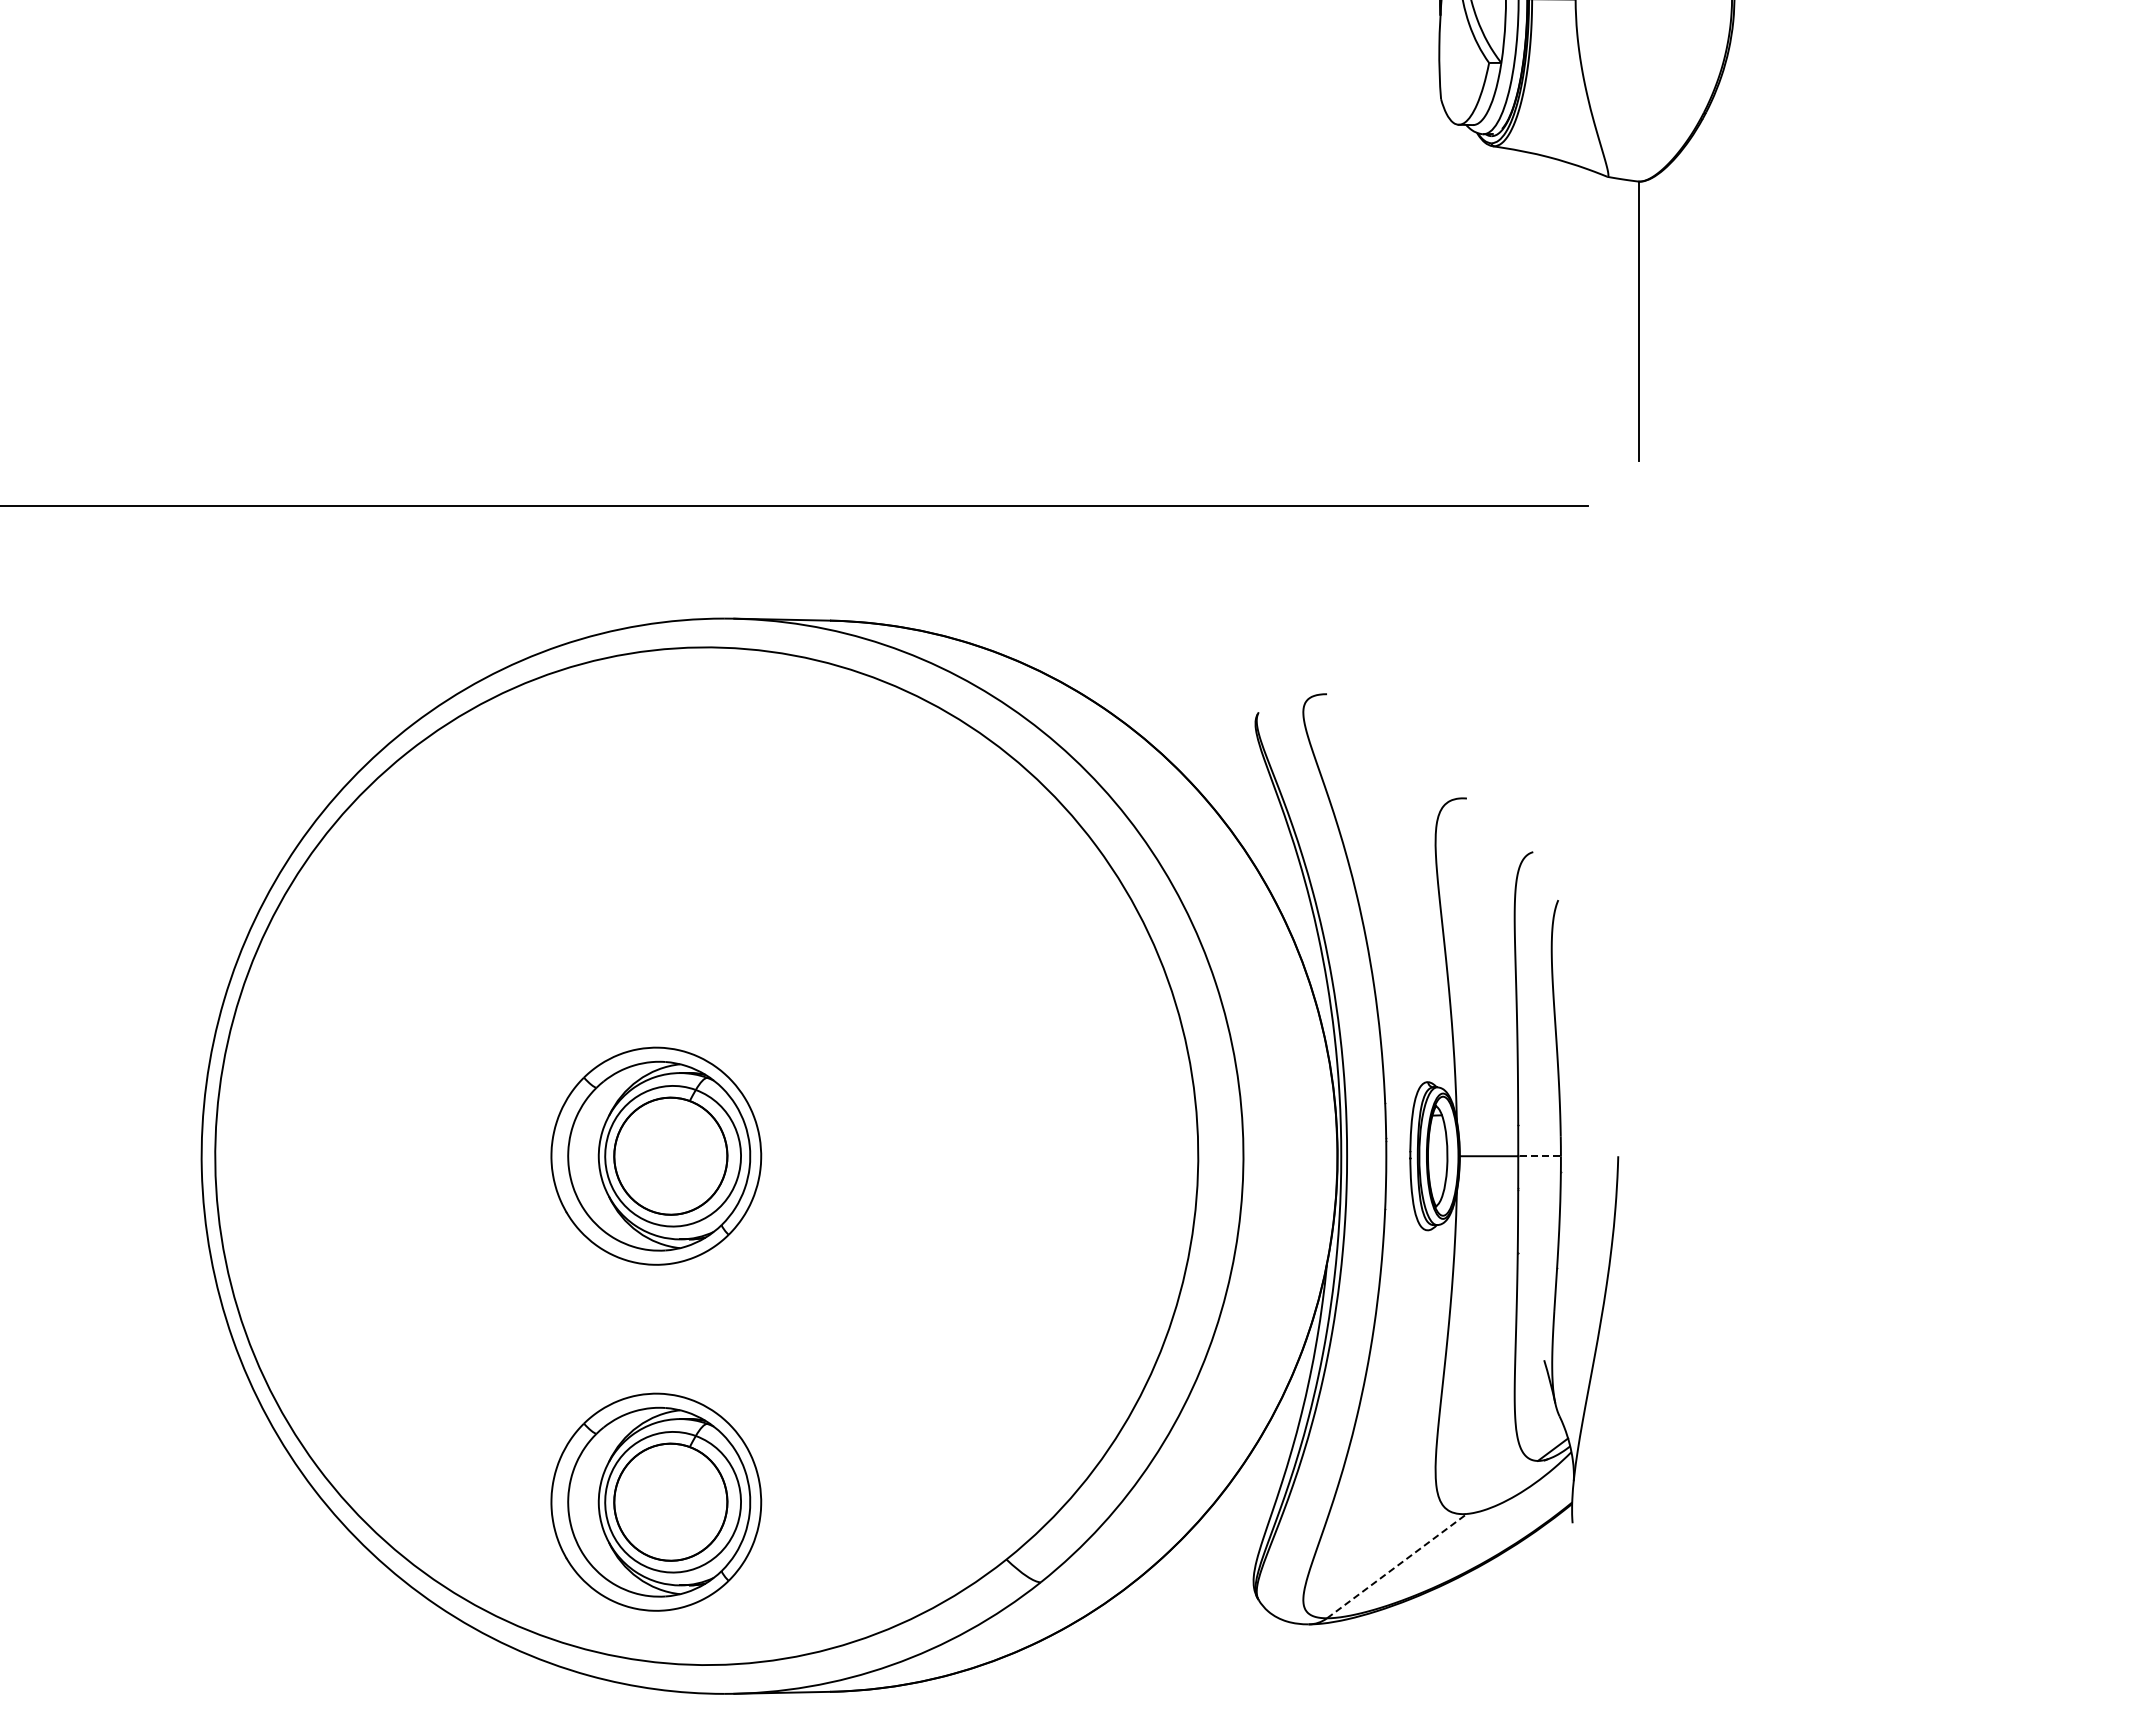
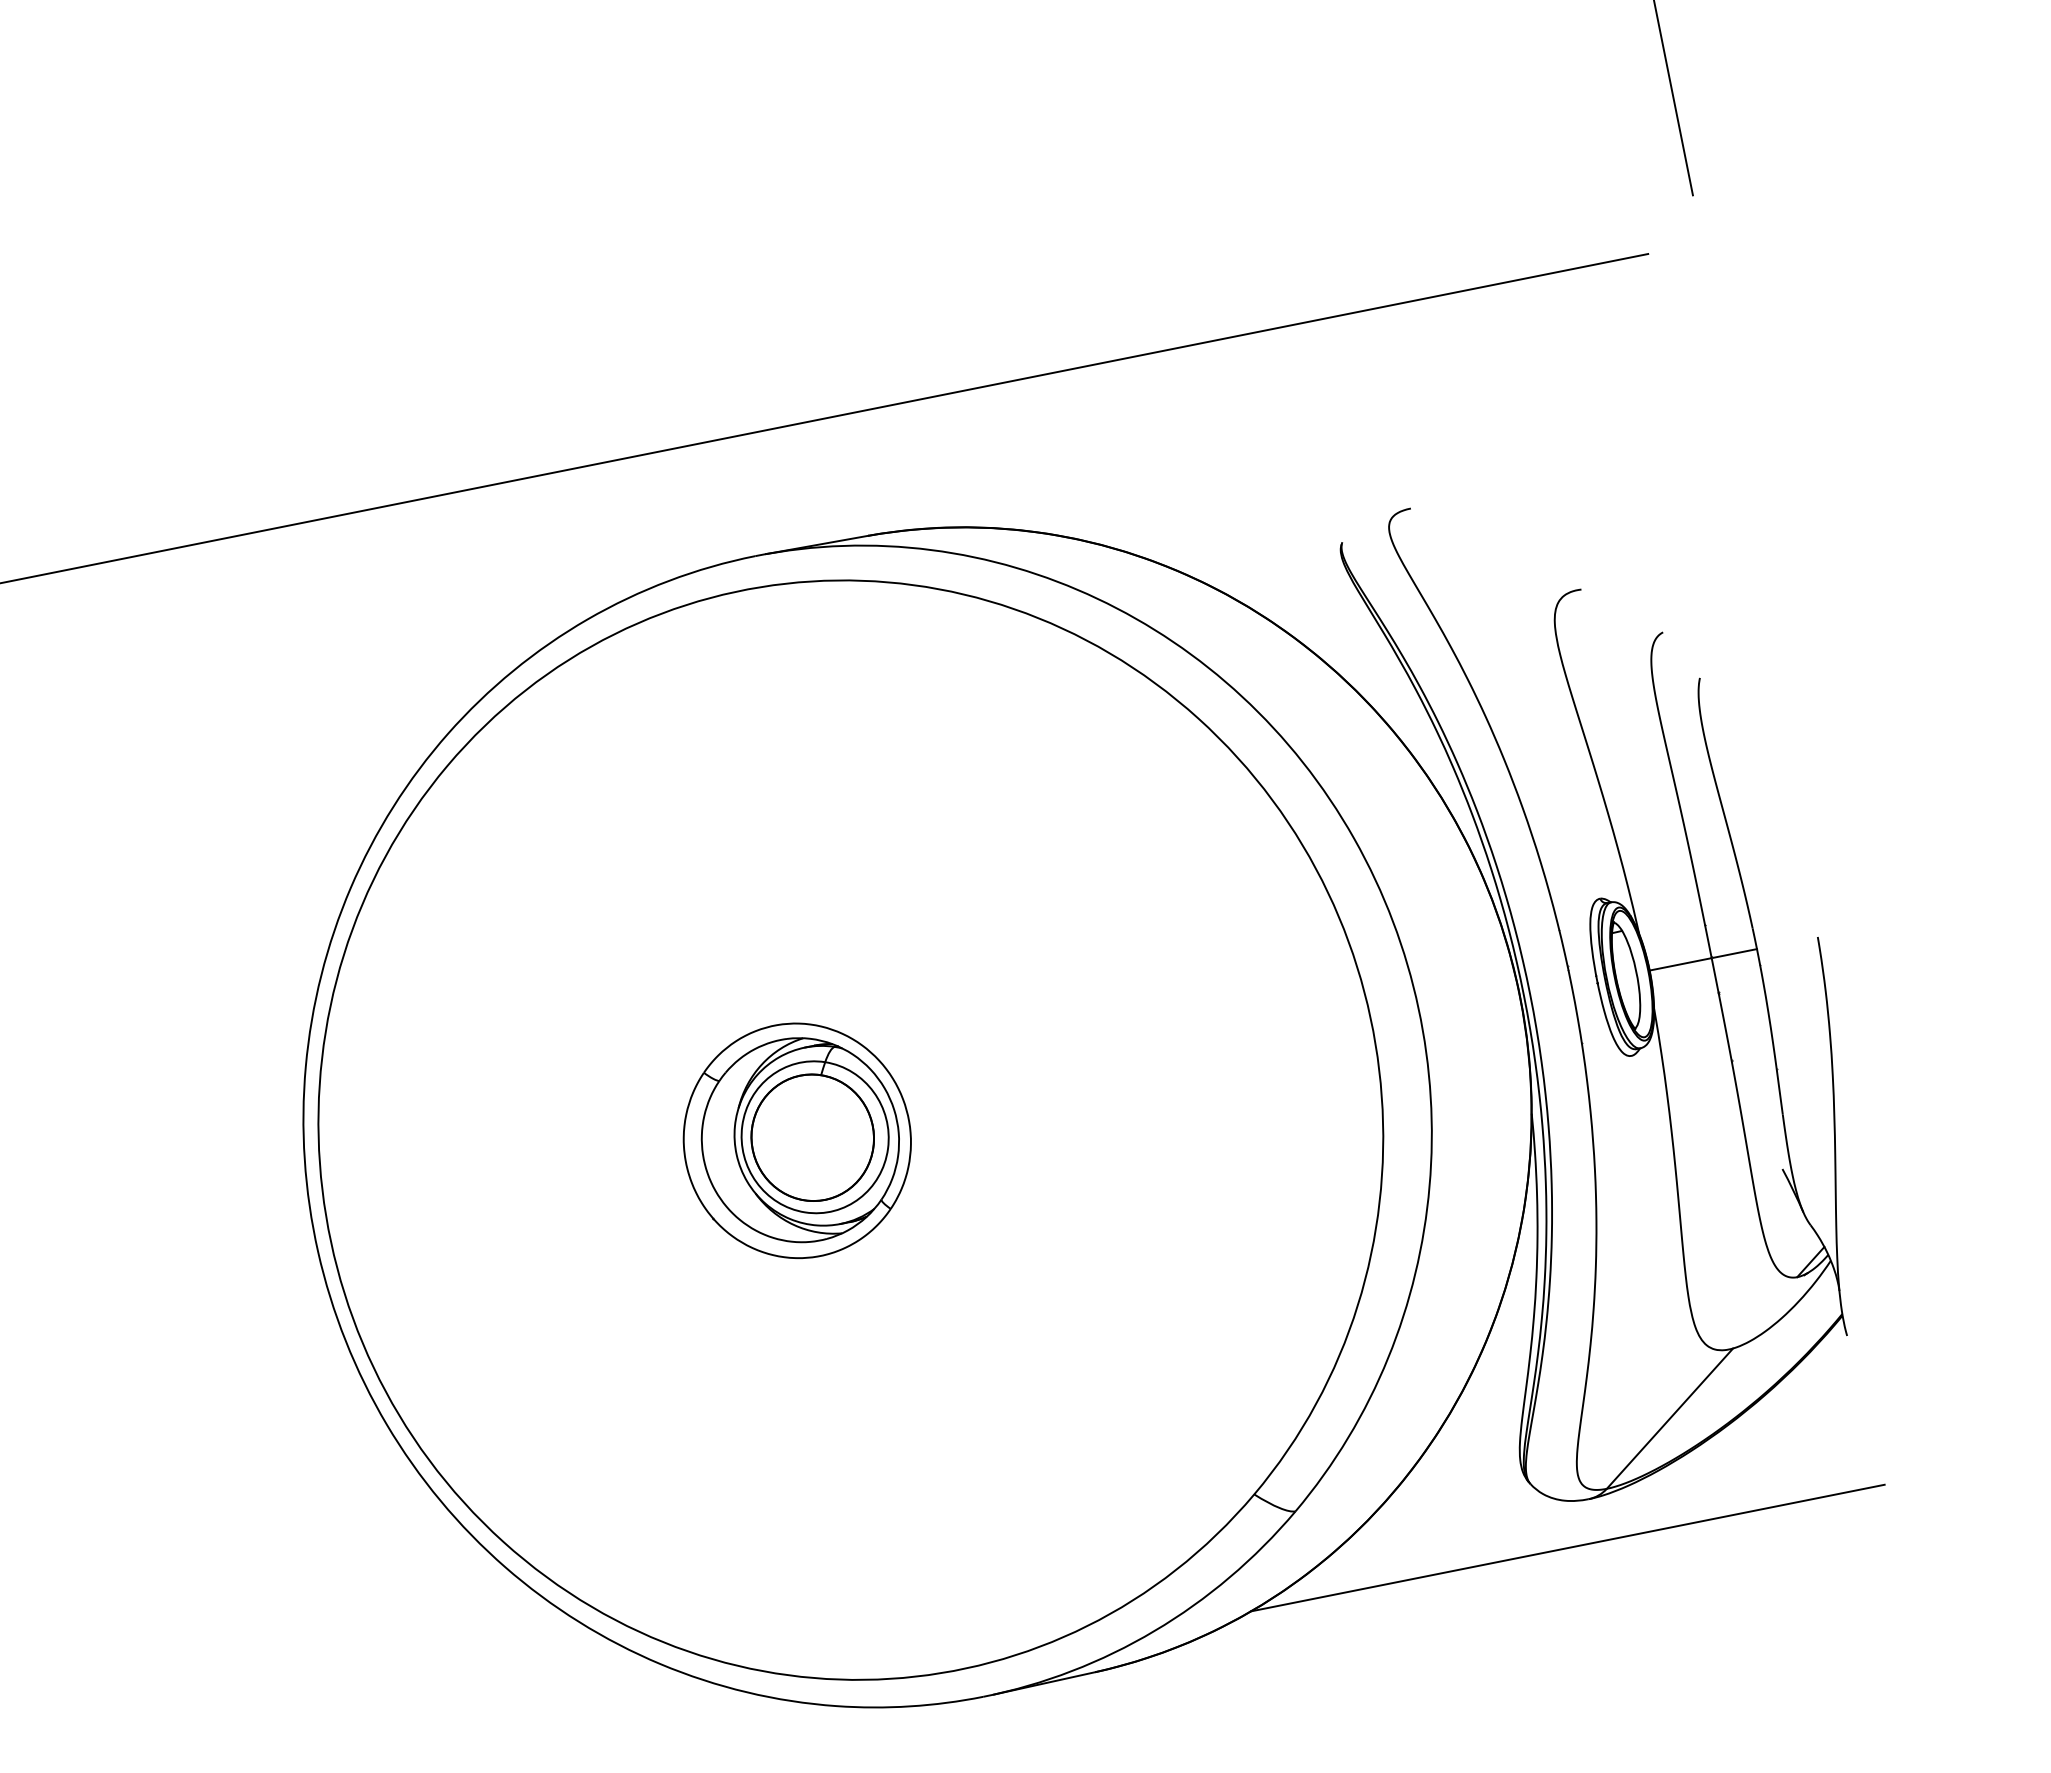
line: (1541, 1156) -> (1736, 953), dashed -> solid
part: (656, 1501) -> (870, 1507), removed
line: (1397, 1565) -> (1670, 1417), dashed -> solid
line: (1280, 1664) -> (1567, 1547), added

